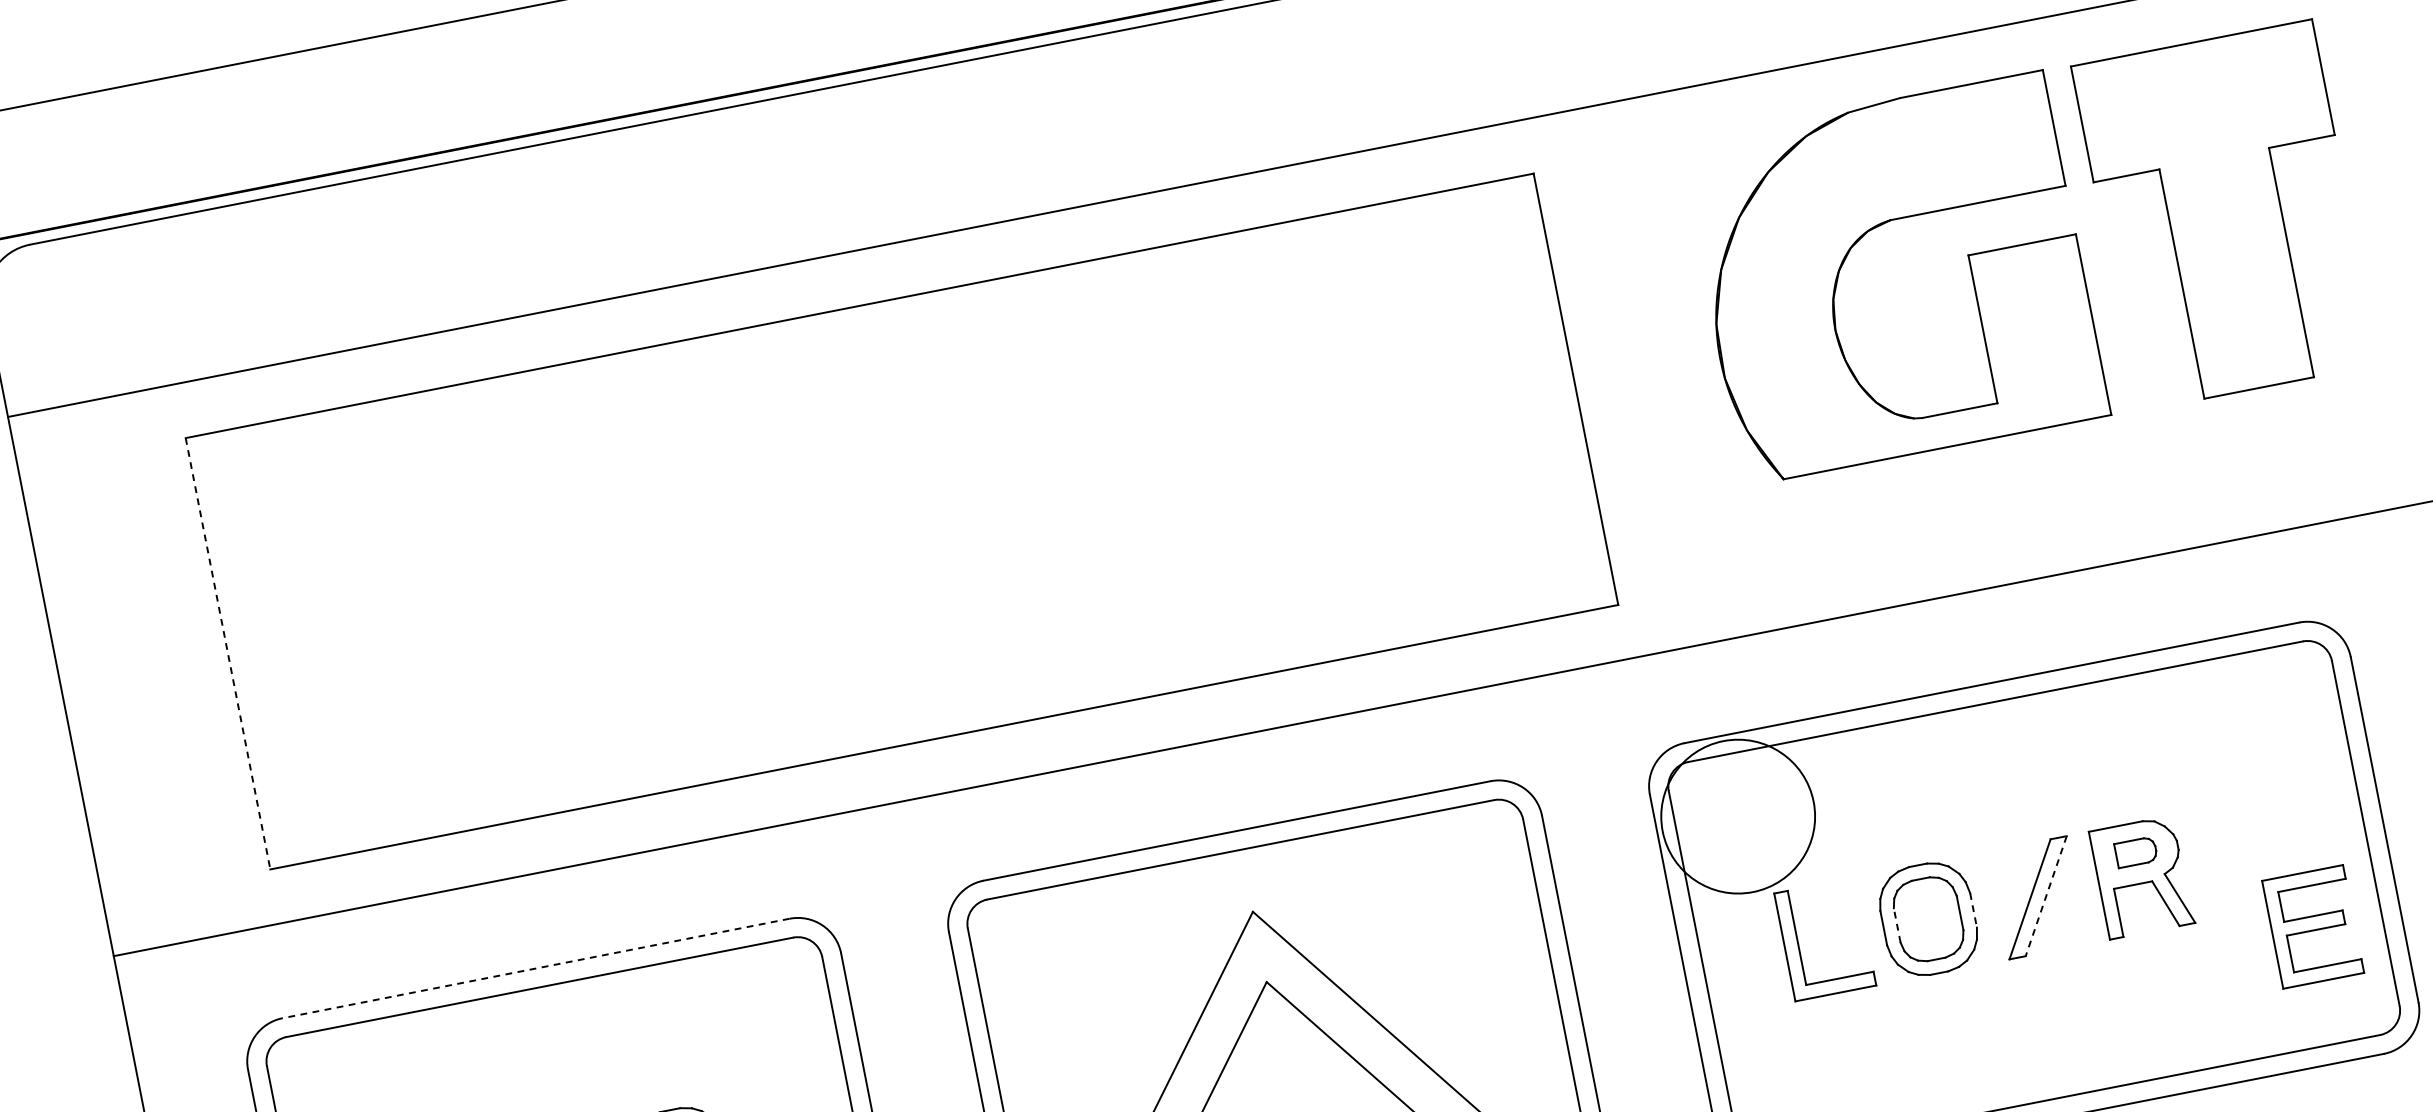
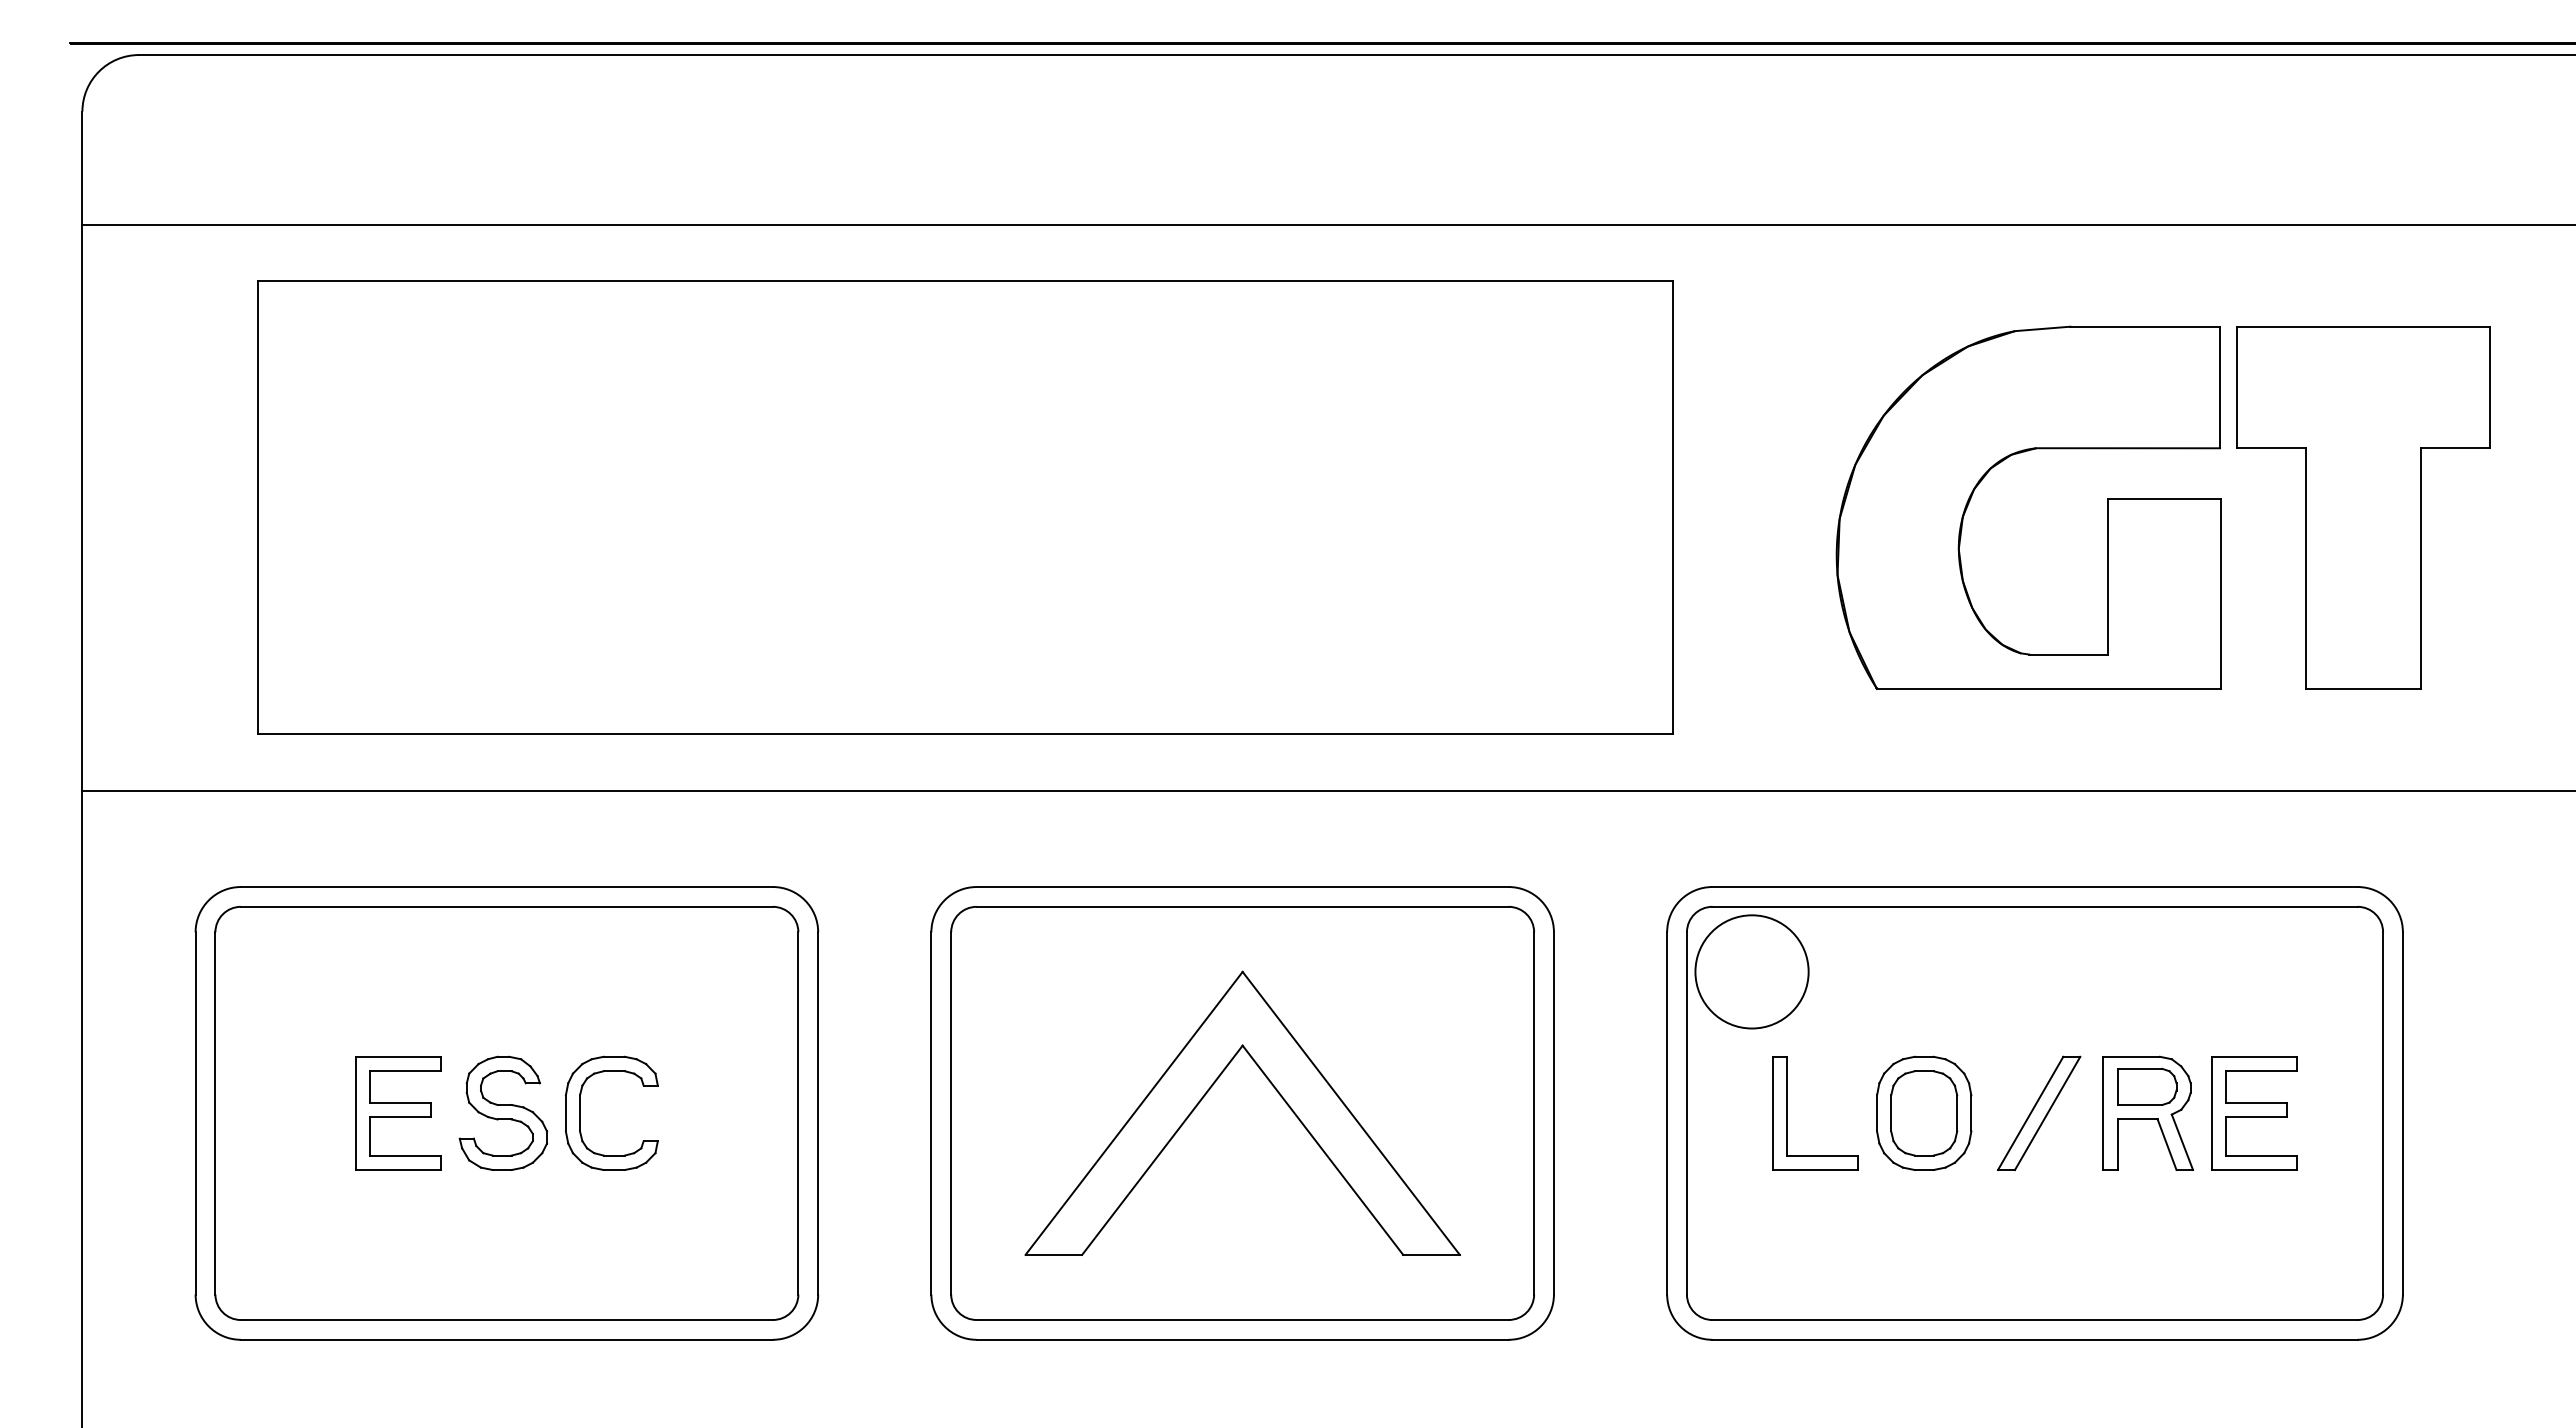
part: (2225, 215) -> (2363, 507), moved
part: (1859, 241) -> (2000, 463), moved
line: (227, 654) -> (257, 508), dashed -> solid
circle: (1737, 816) -> (1751, 971), size x0.71
part: (2136, 851) -> (2147, 1086), size x1.43
line: (2046, 896) -> (2047, 1113), dashed -> solid
line: (1973, 910) -> (1971, 1113), dashed -> solid
line: (1897, 924) -> (1891, 1112), dashed -> solid
part: (2313, 926) -> (2254, 1113), moved
line: (535, 969) -> (506, 887), dashed -> solid

